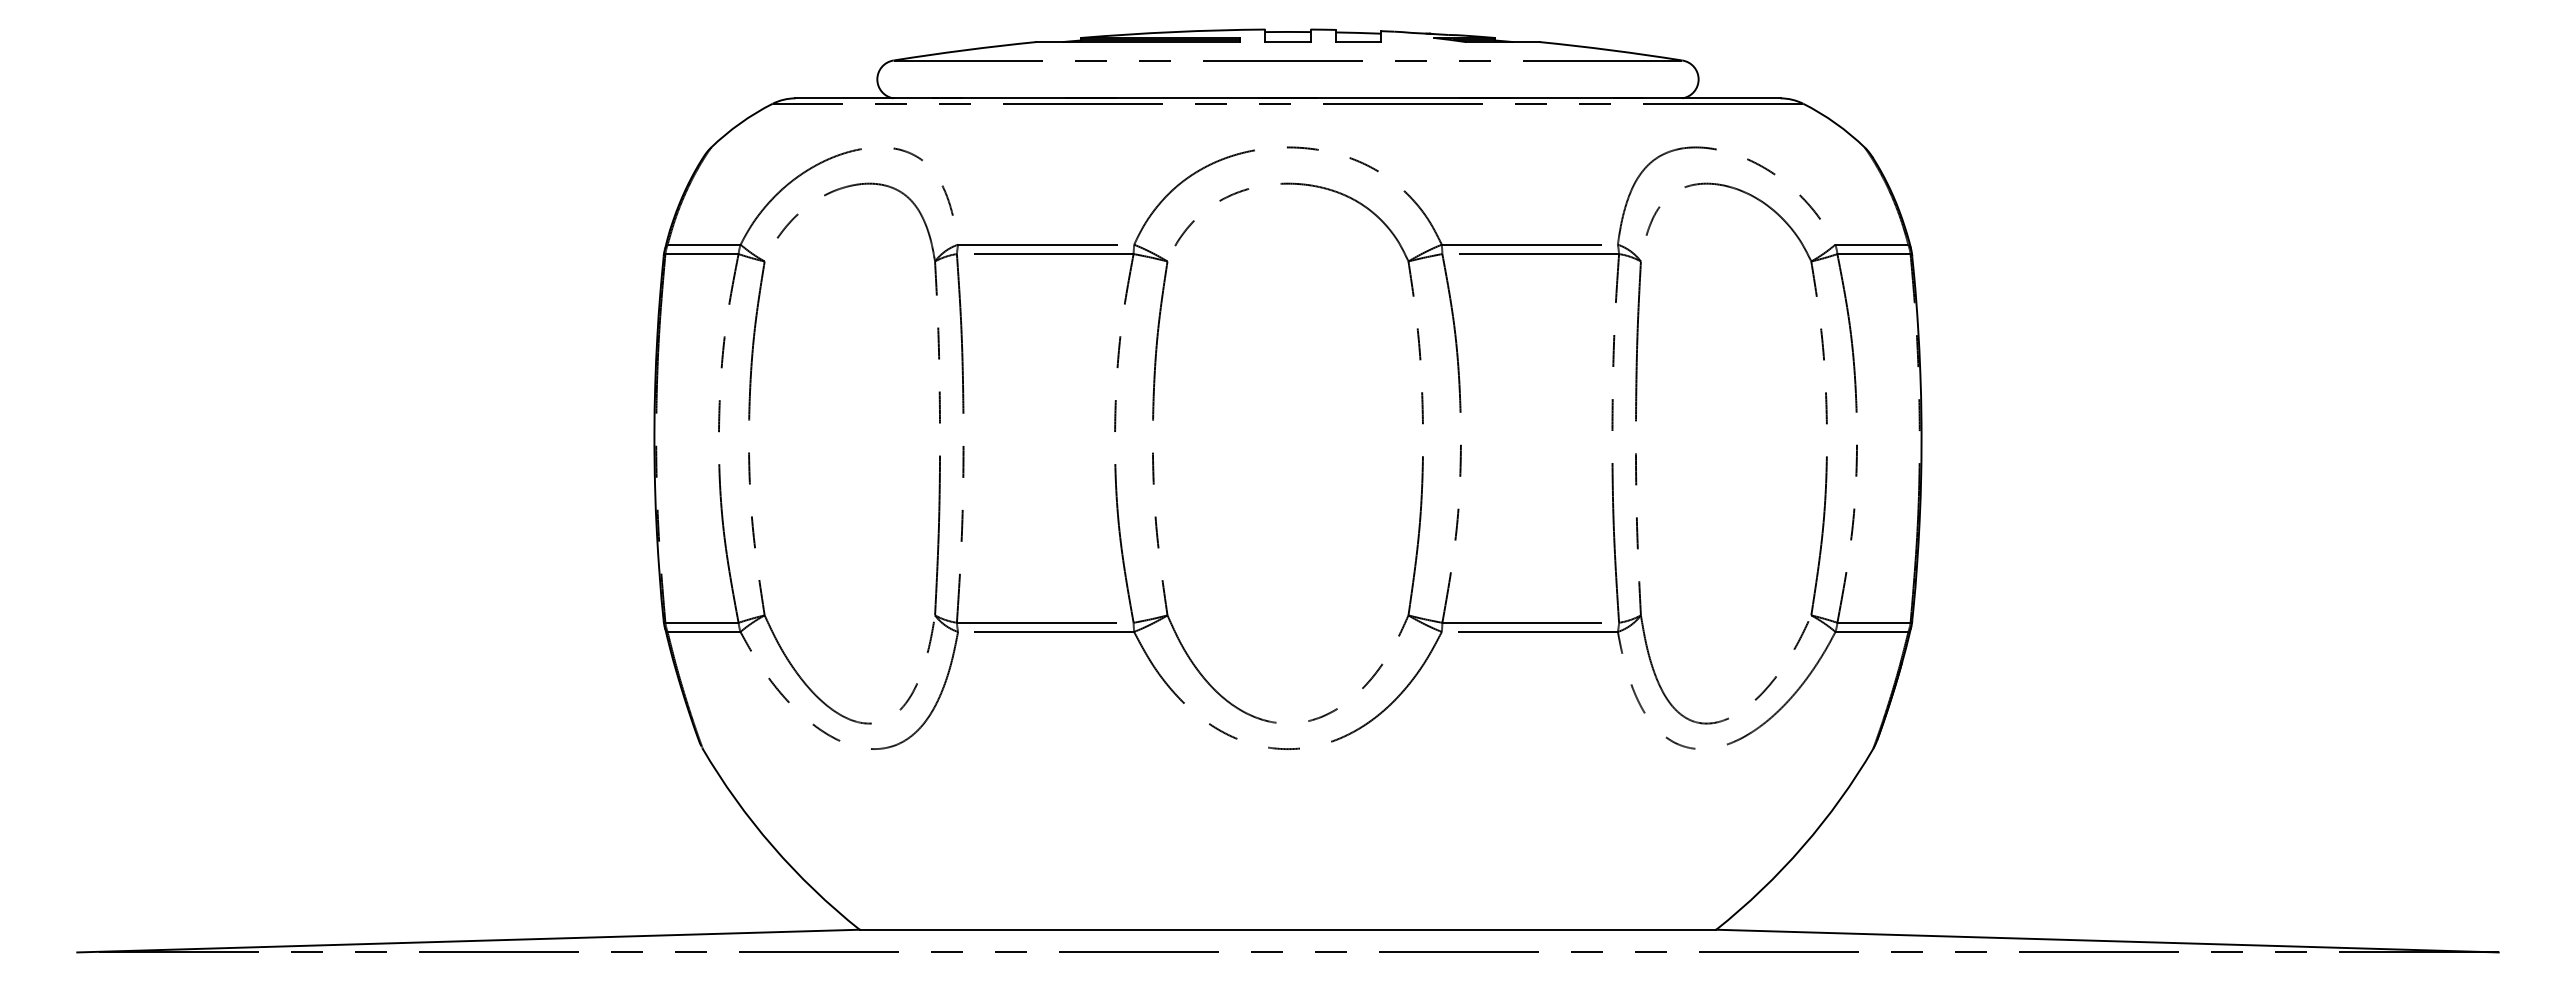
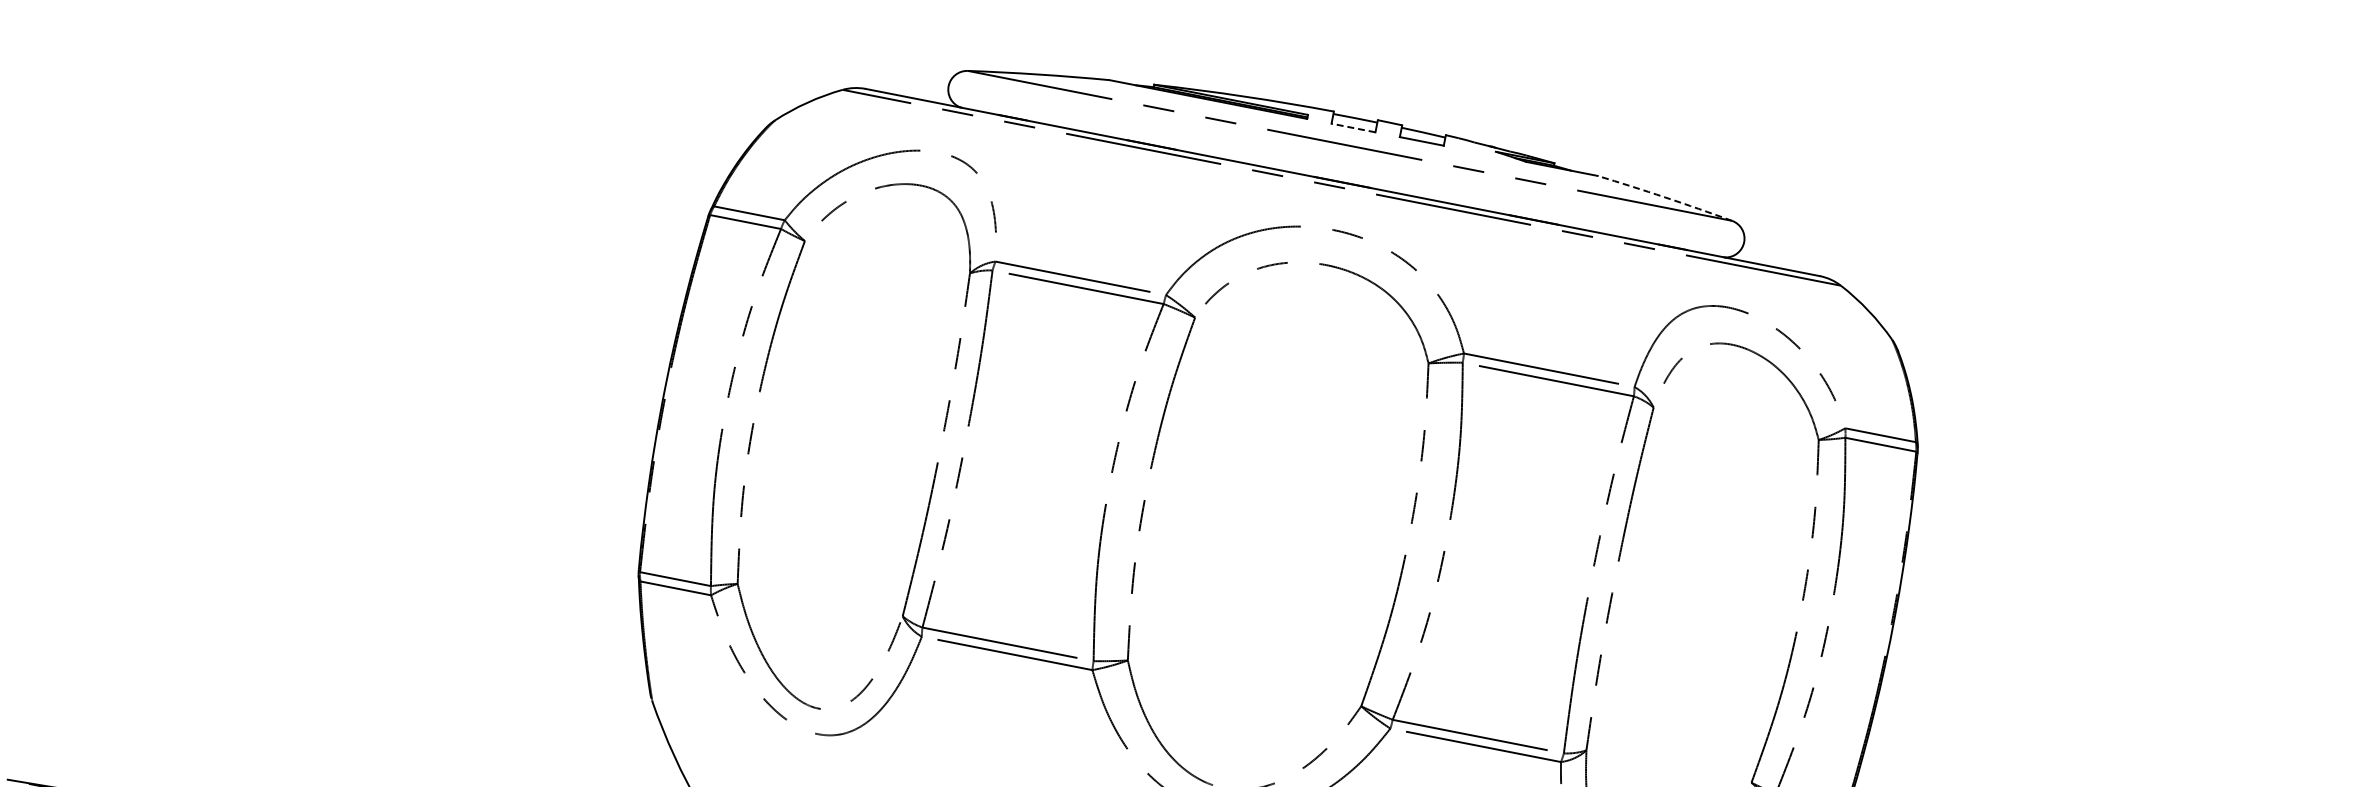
line: (1287, 42) -> (1352, 128), solid -> dashed
arc: (1611, 50) -> (1665, 197), solid -> dashed

